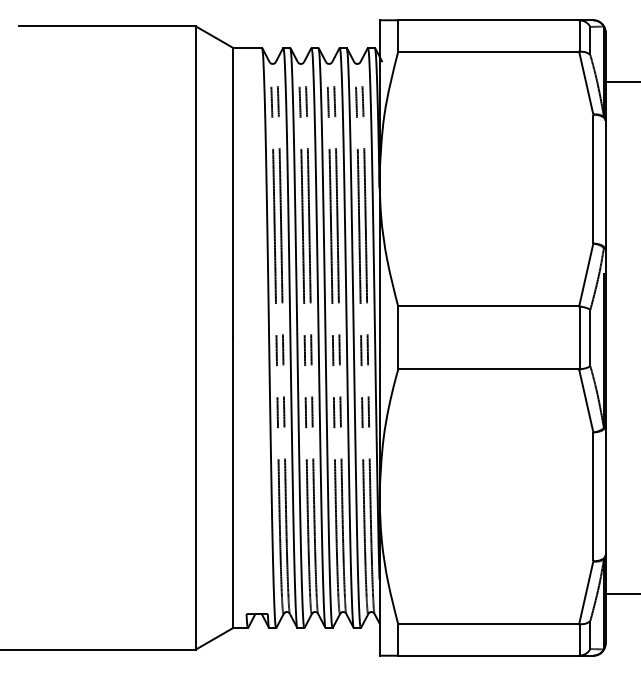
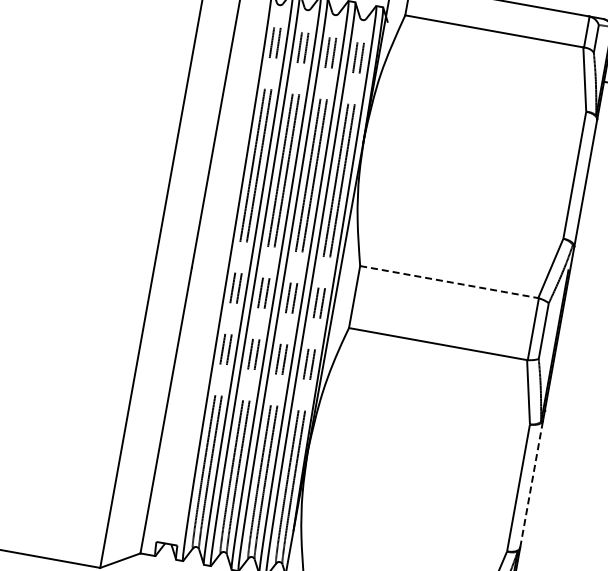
line: (489, 306) -> (450, 282), solid -> dashed
line: (605, 490) -> (531, 483), solid -> dashed

